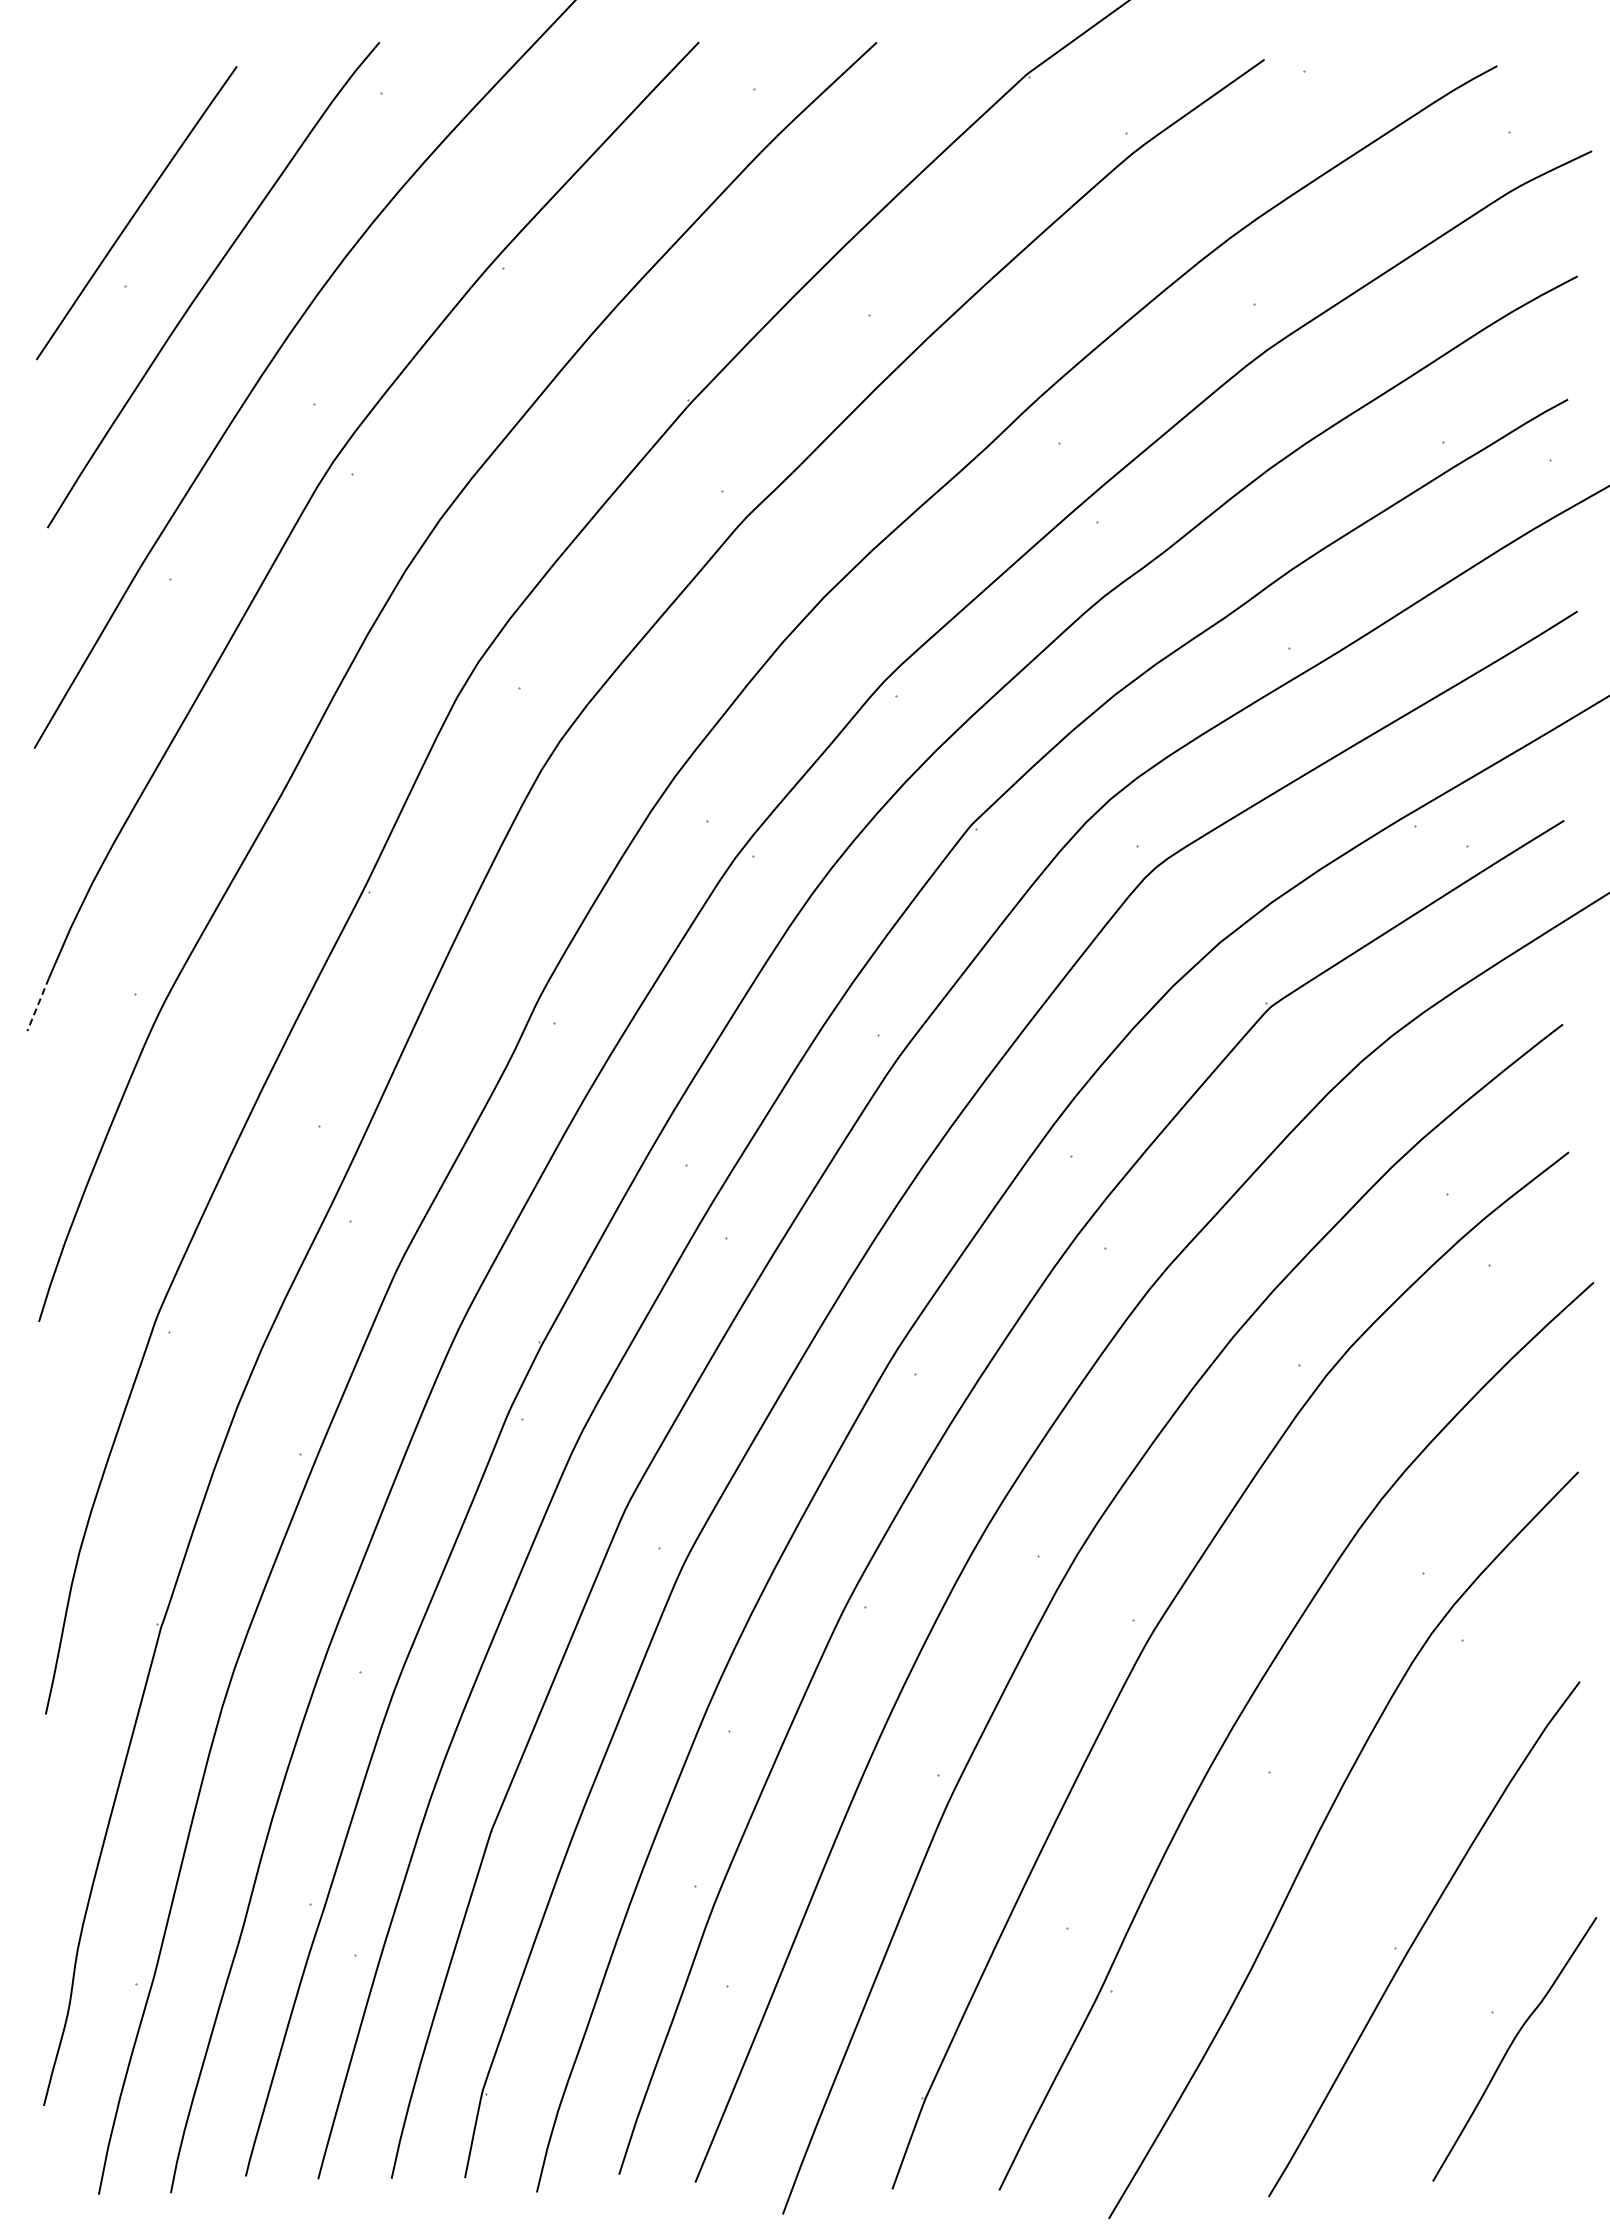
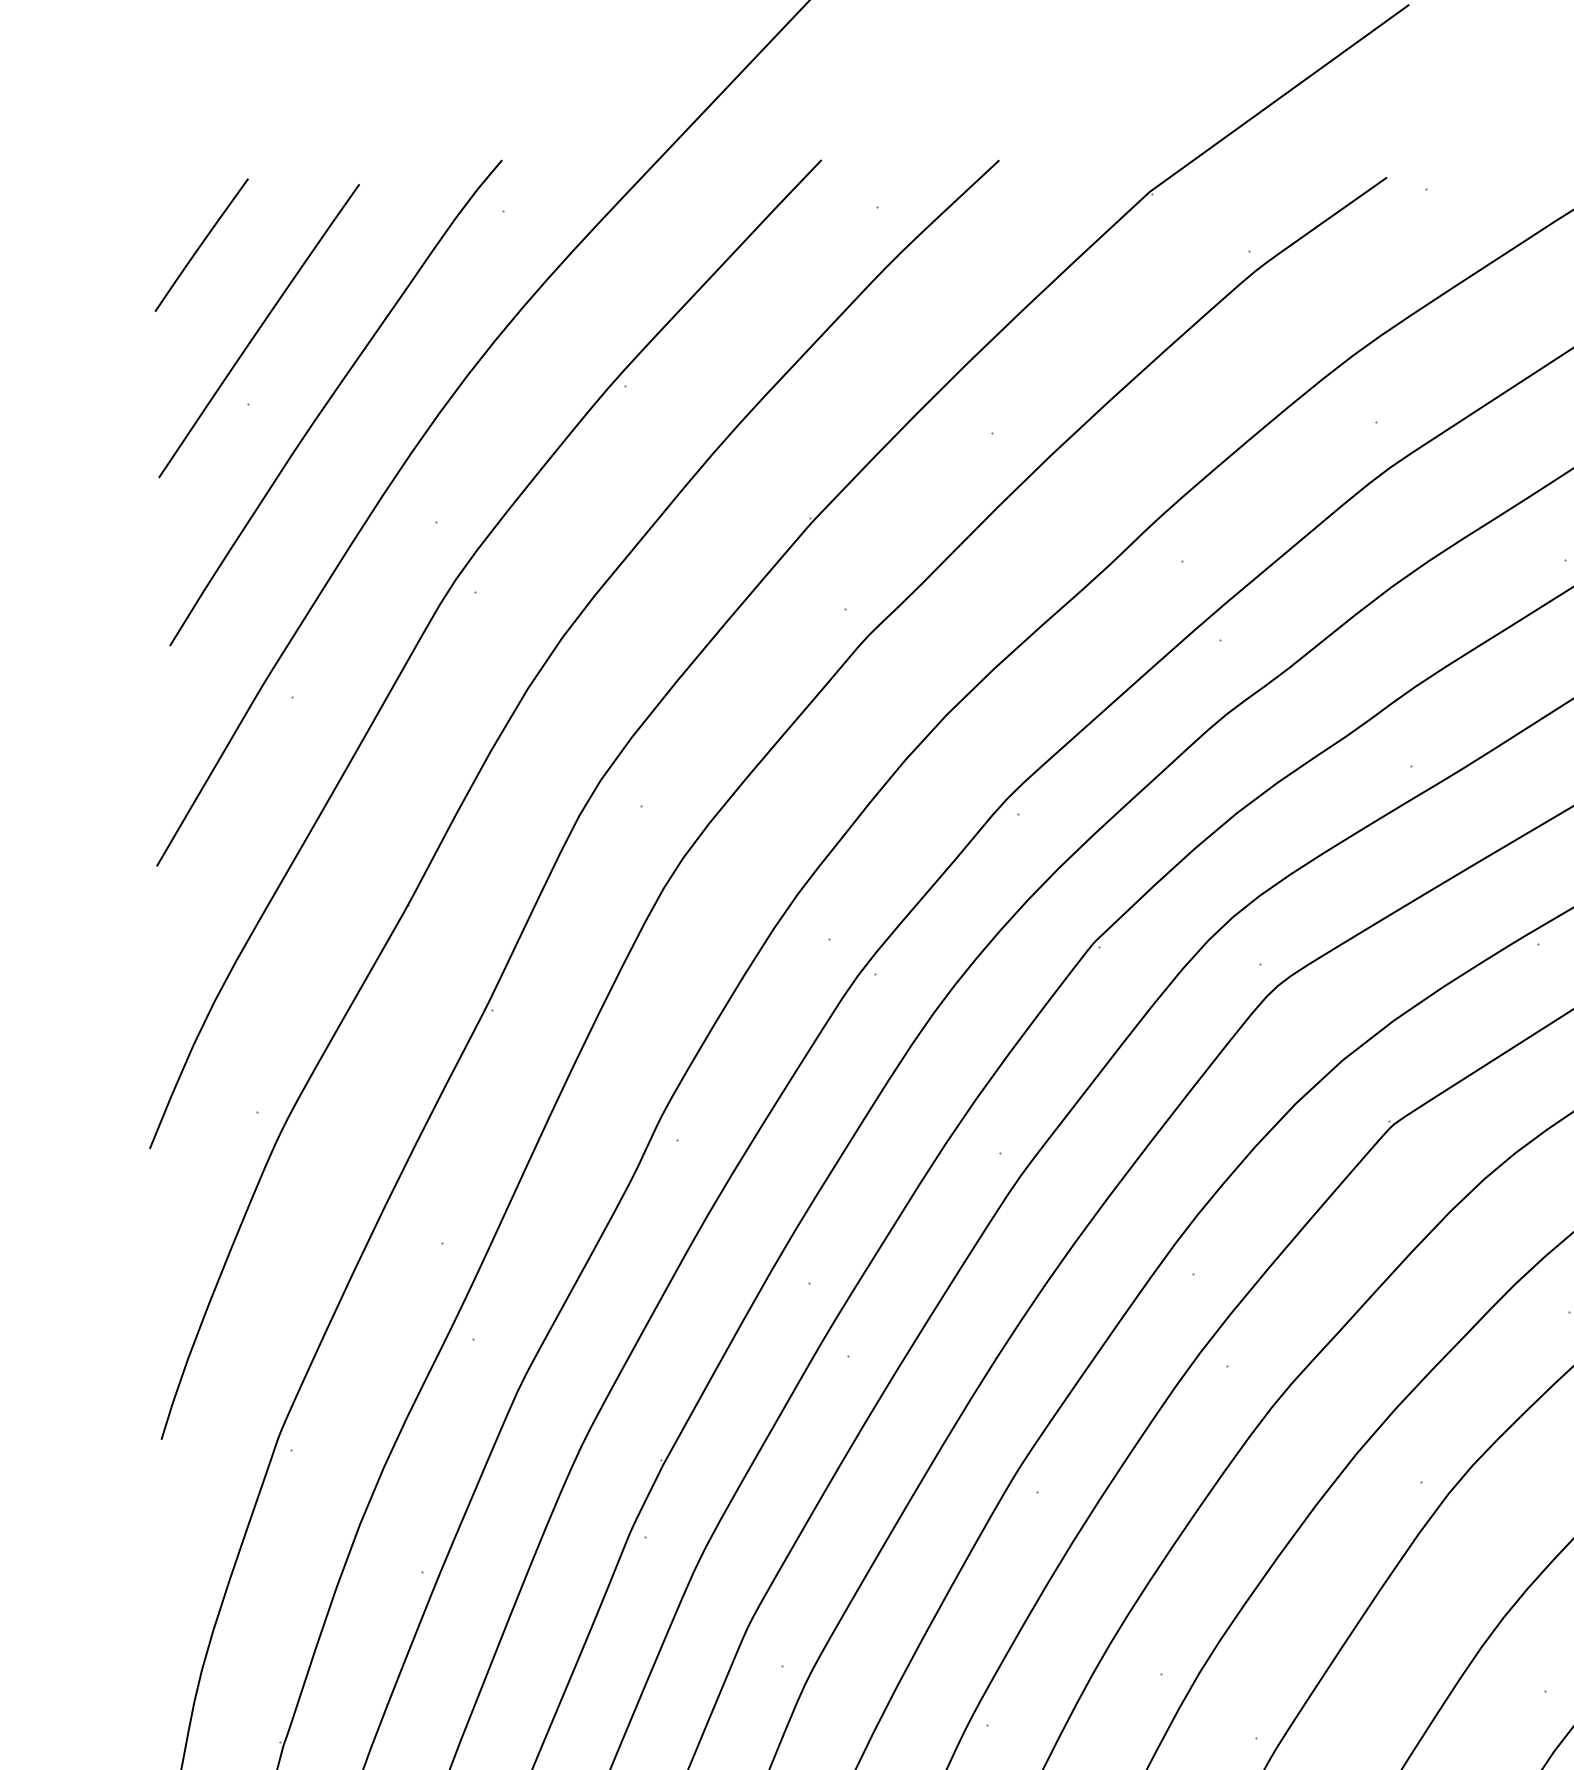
line: (79, 127) -> (201, 245), added
line: (38, 1004) -> (160, 1122), dashed -> solid

